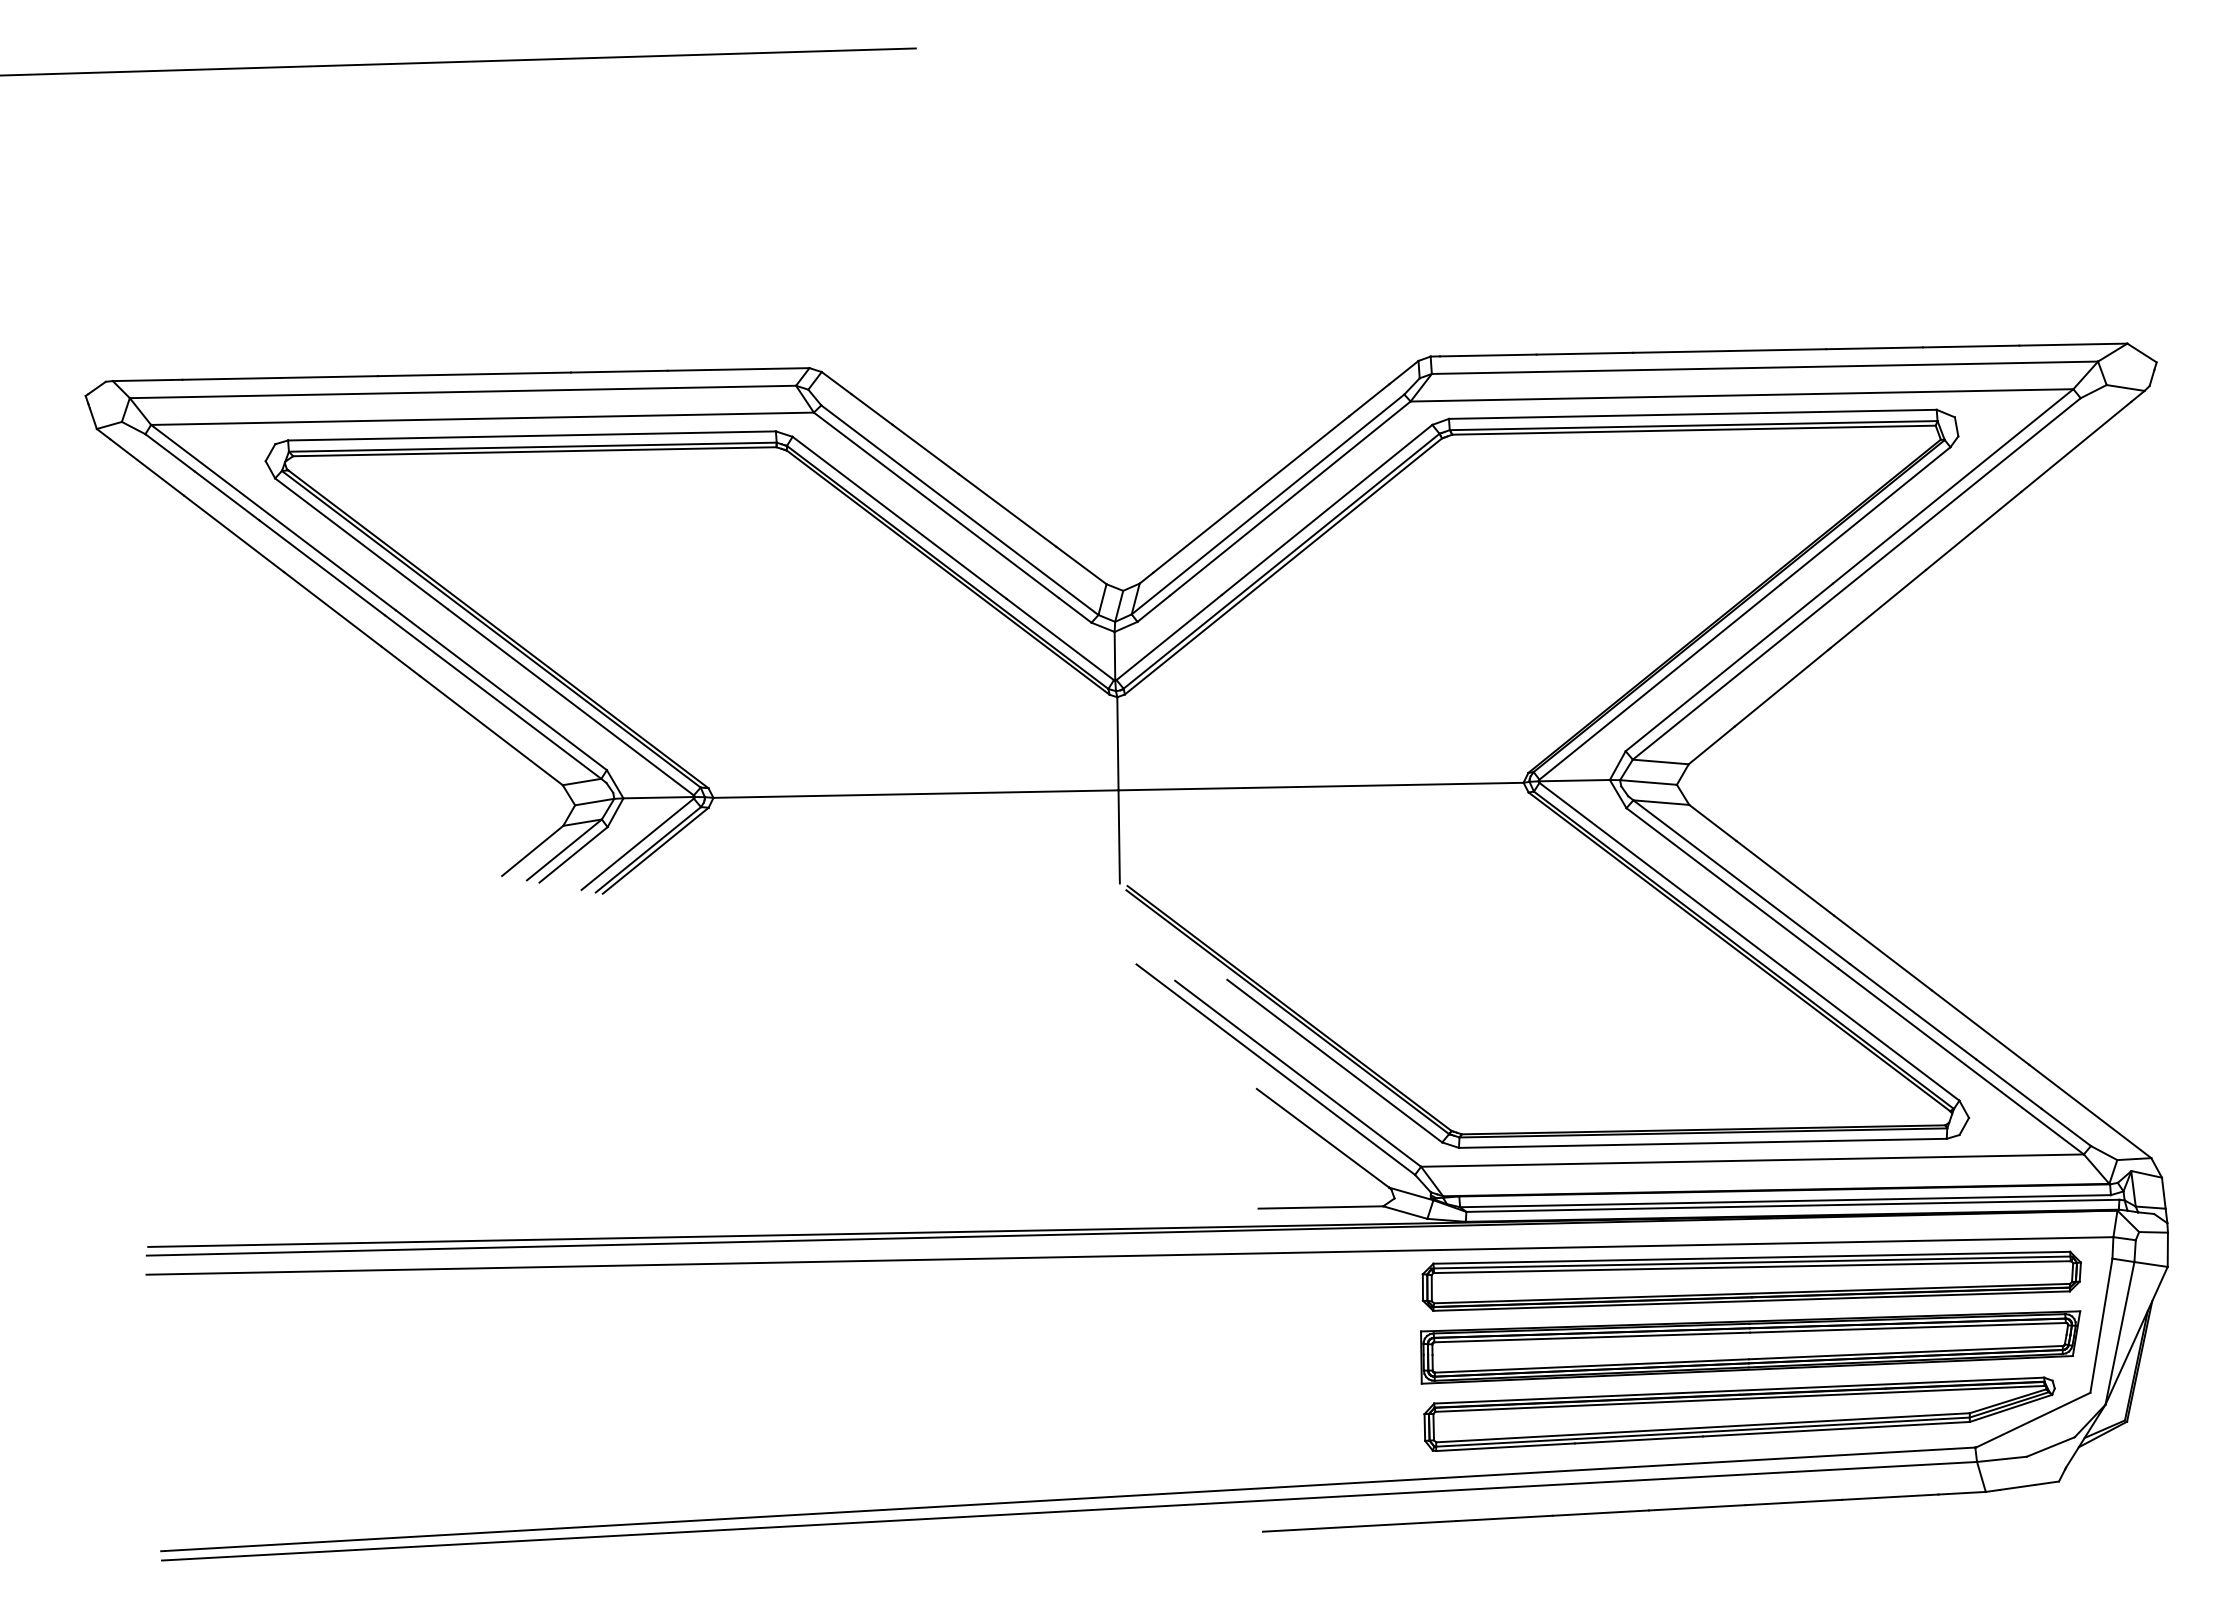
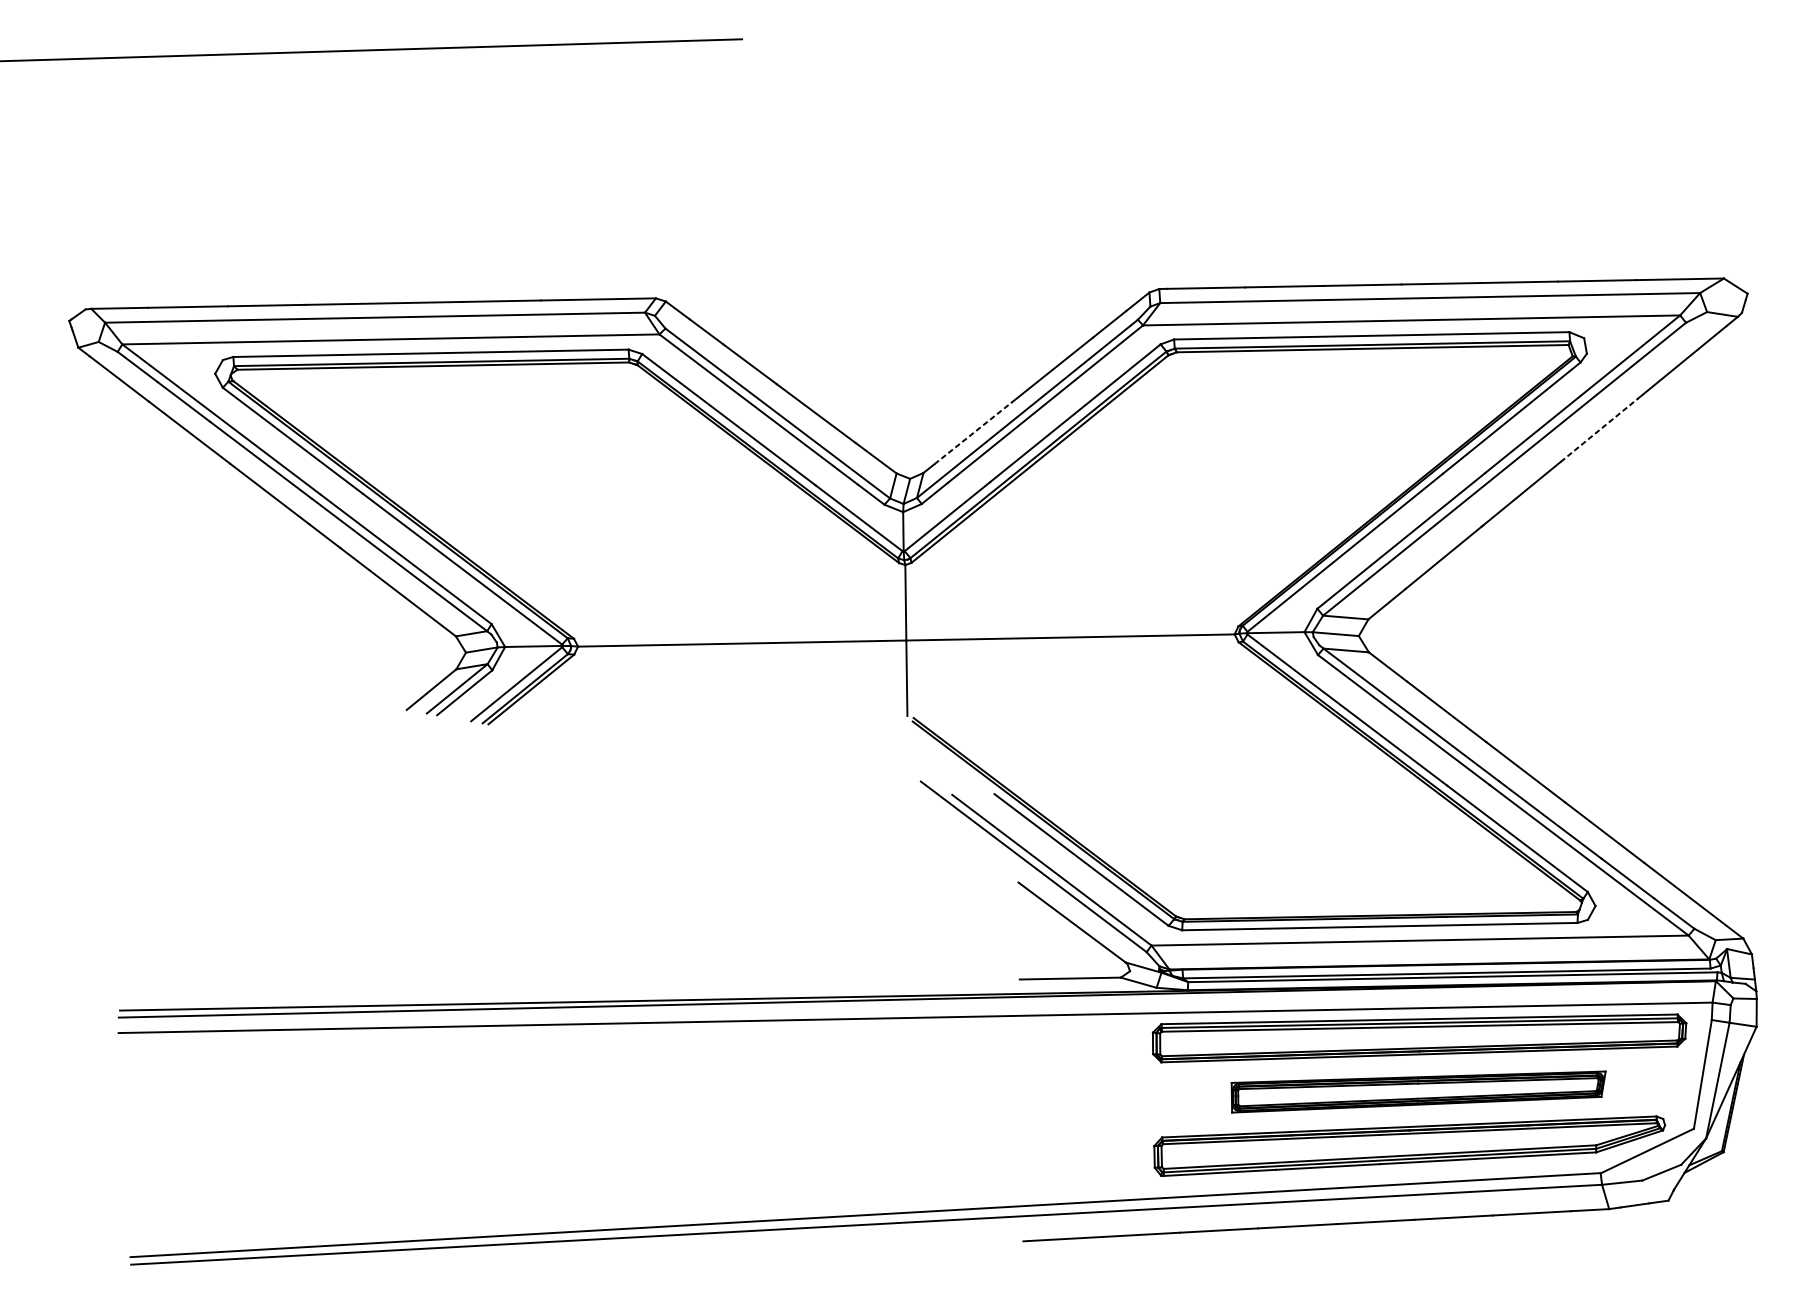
line: (1973, 530) -> (1599, 429), solid -> dashed
line: (1201, 534) -> (973, 433), solid -> dashed
part: (1750, 1347) -> (1418, 1092), size x0.7

